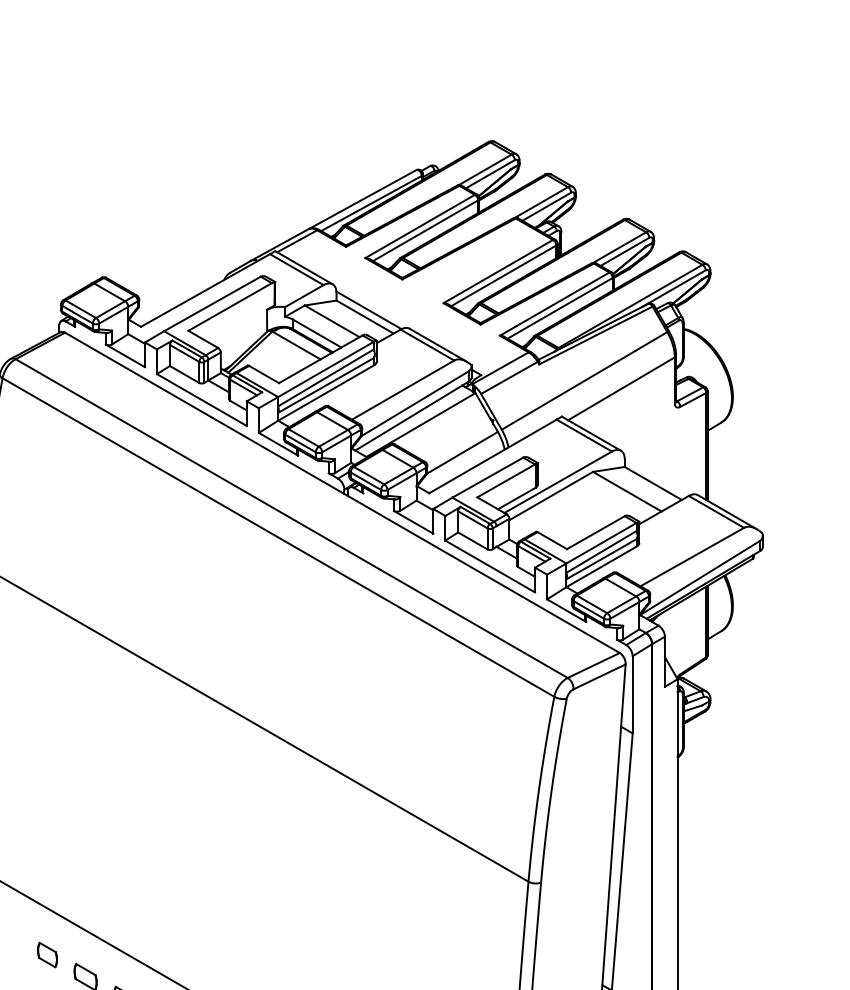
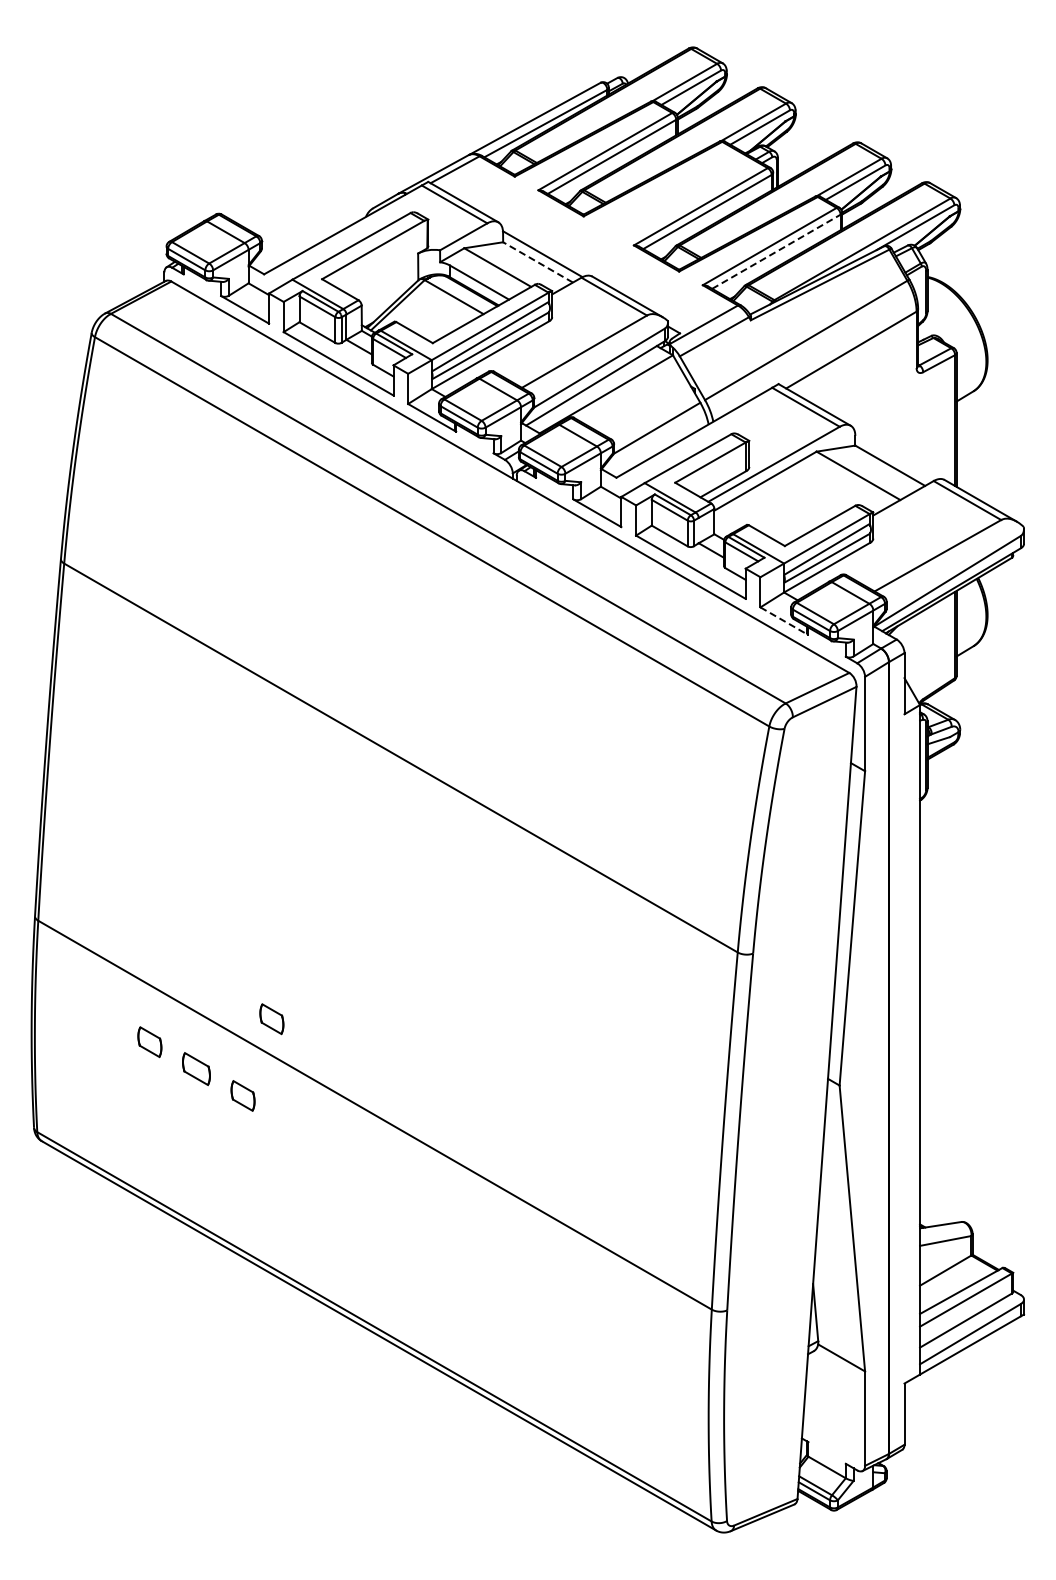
line: (560, 308) -> (776, 251), solid -> dashed
line: (364, 317) -> (537, 262), solid -> dashed
line: (566, 610) -> (784, 621), solid -> dashed
part: (147, 936) -> (271, 1019), added

